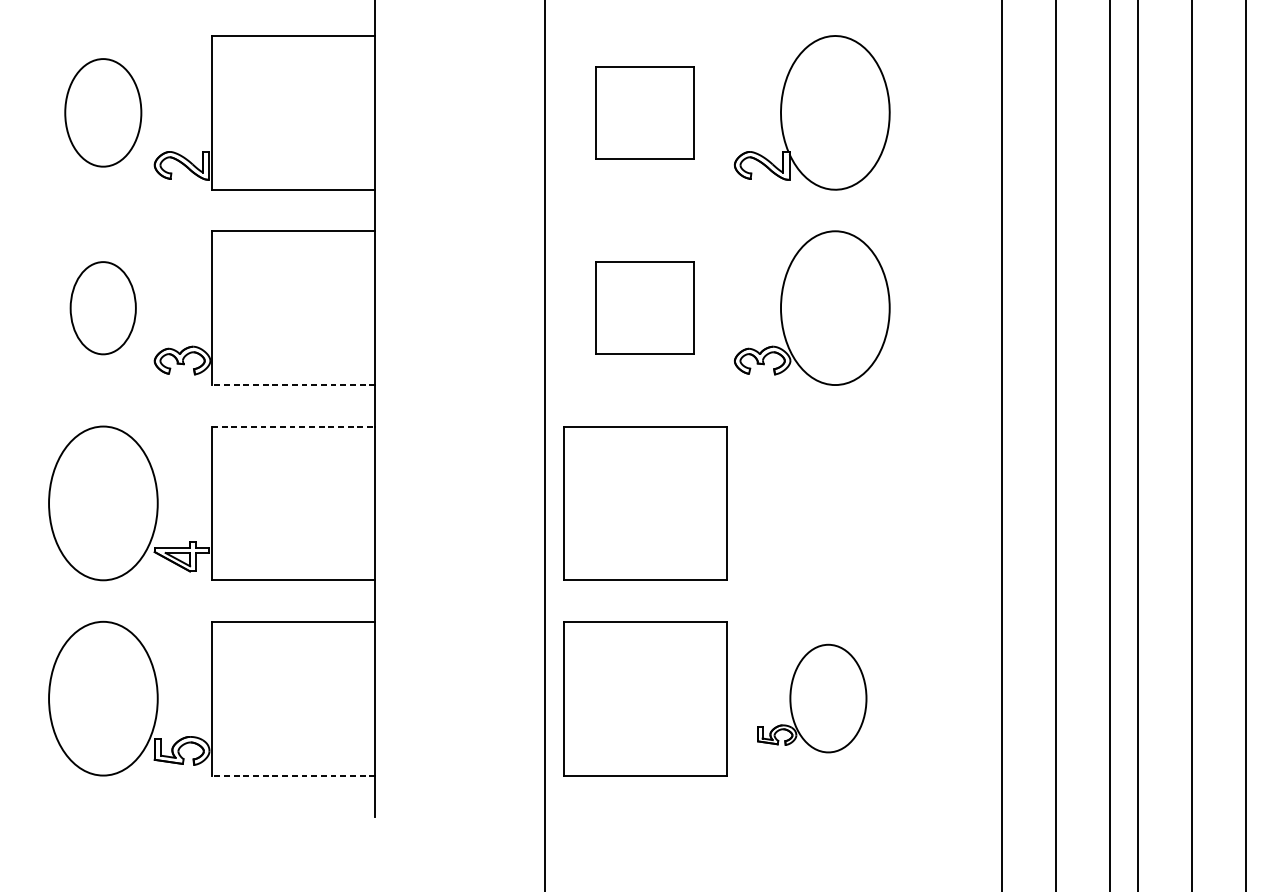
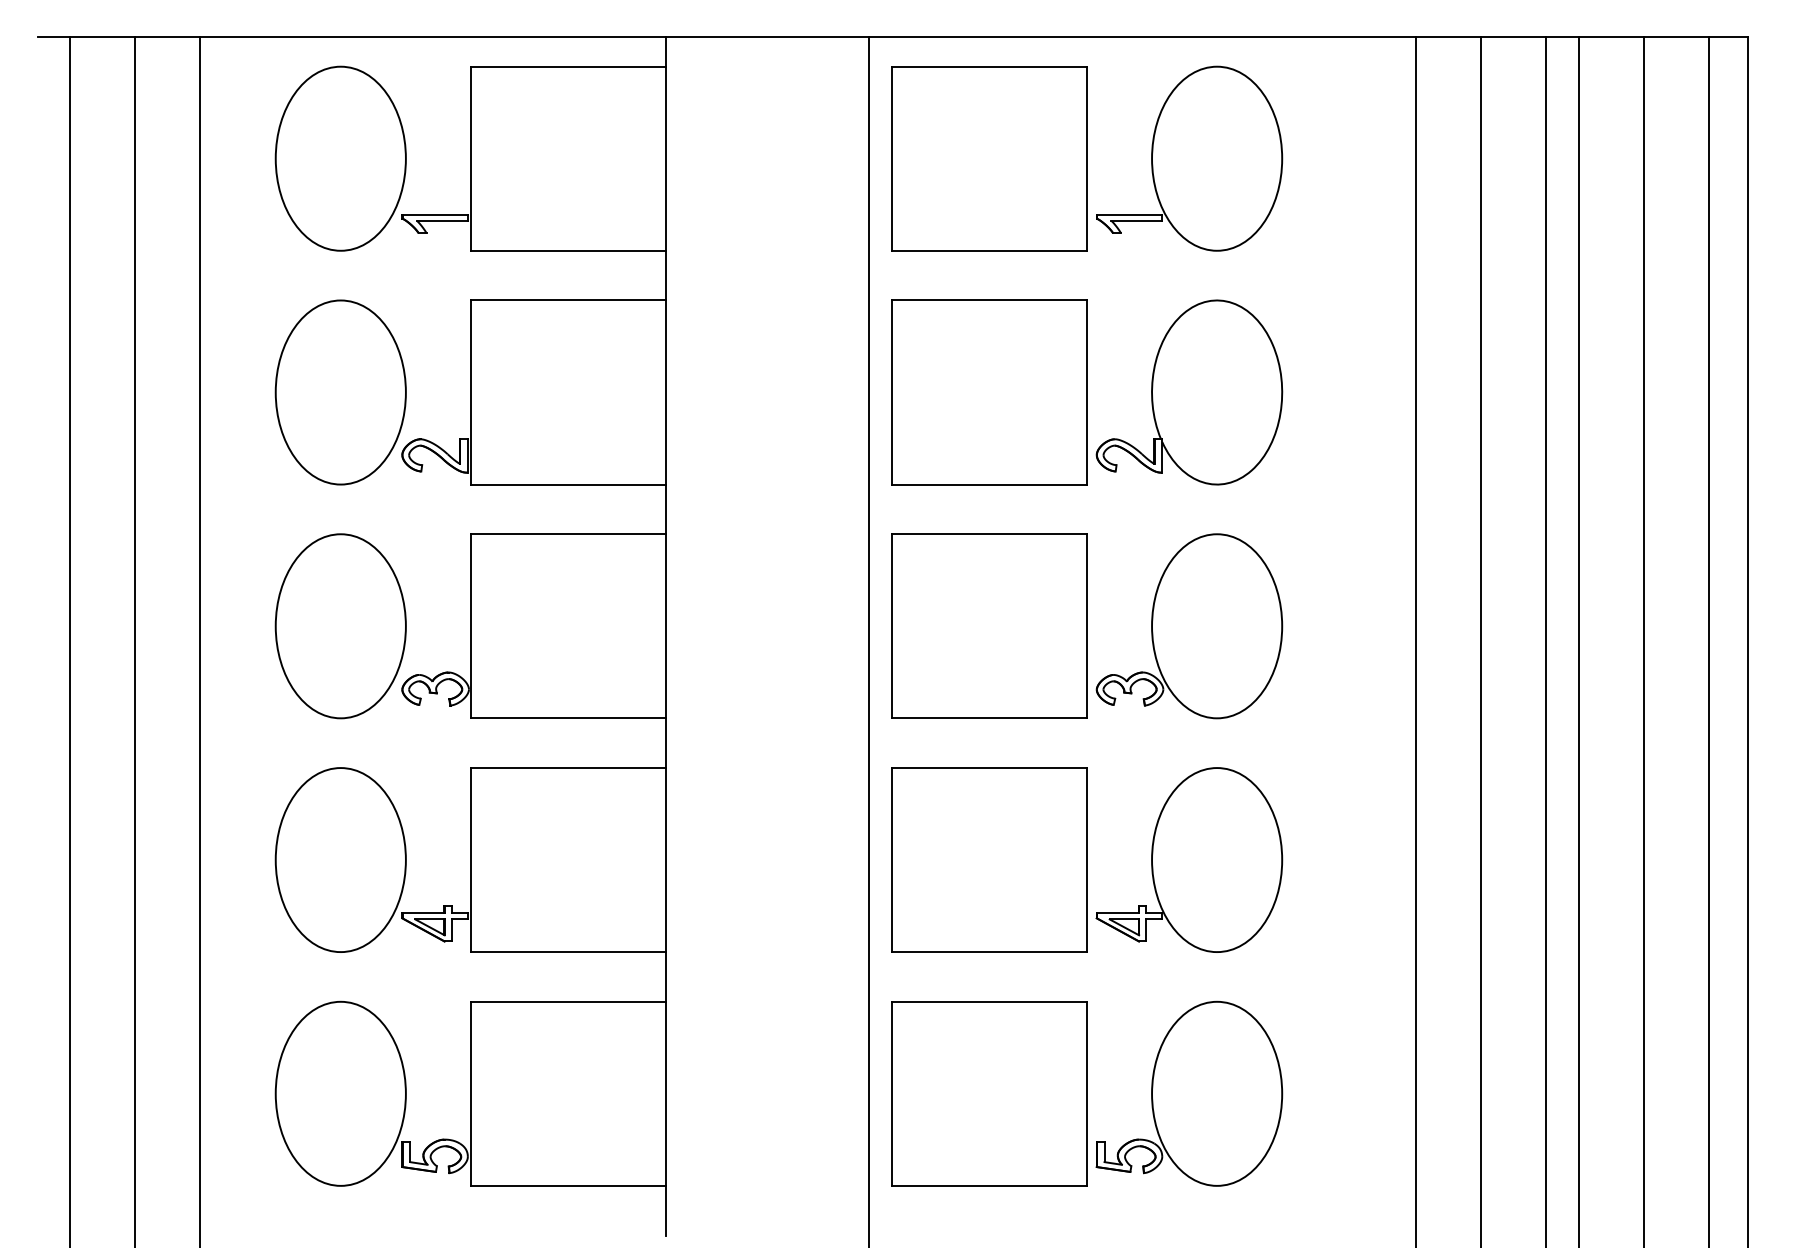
part: (103, 112) -> (340, 392), size x1.43
part: (645, 112) -> (989, 392), size x1.67
part: (645, 307) -> (989, 625), size x1.67
part: (103, 308) -> (340, 626), size x1.67
line: (293, 385) -> (568, 718), dashed -> solid
line: (293, 426) -> (568, 768), dashed -> solid
part: (812, 502) -> (1189, 859), added
part: (812, 698) -> (1189, 1093), size x1.43
line: (293, 775) -> (568, 1185), dashed -> solid

